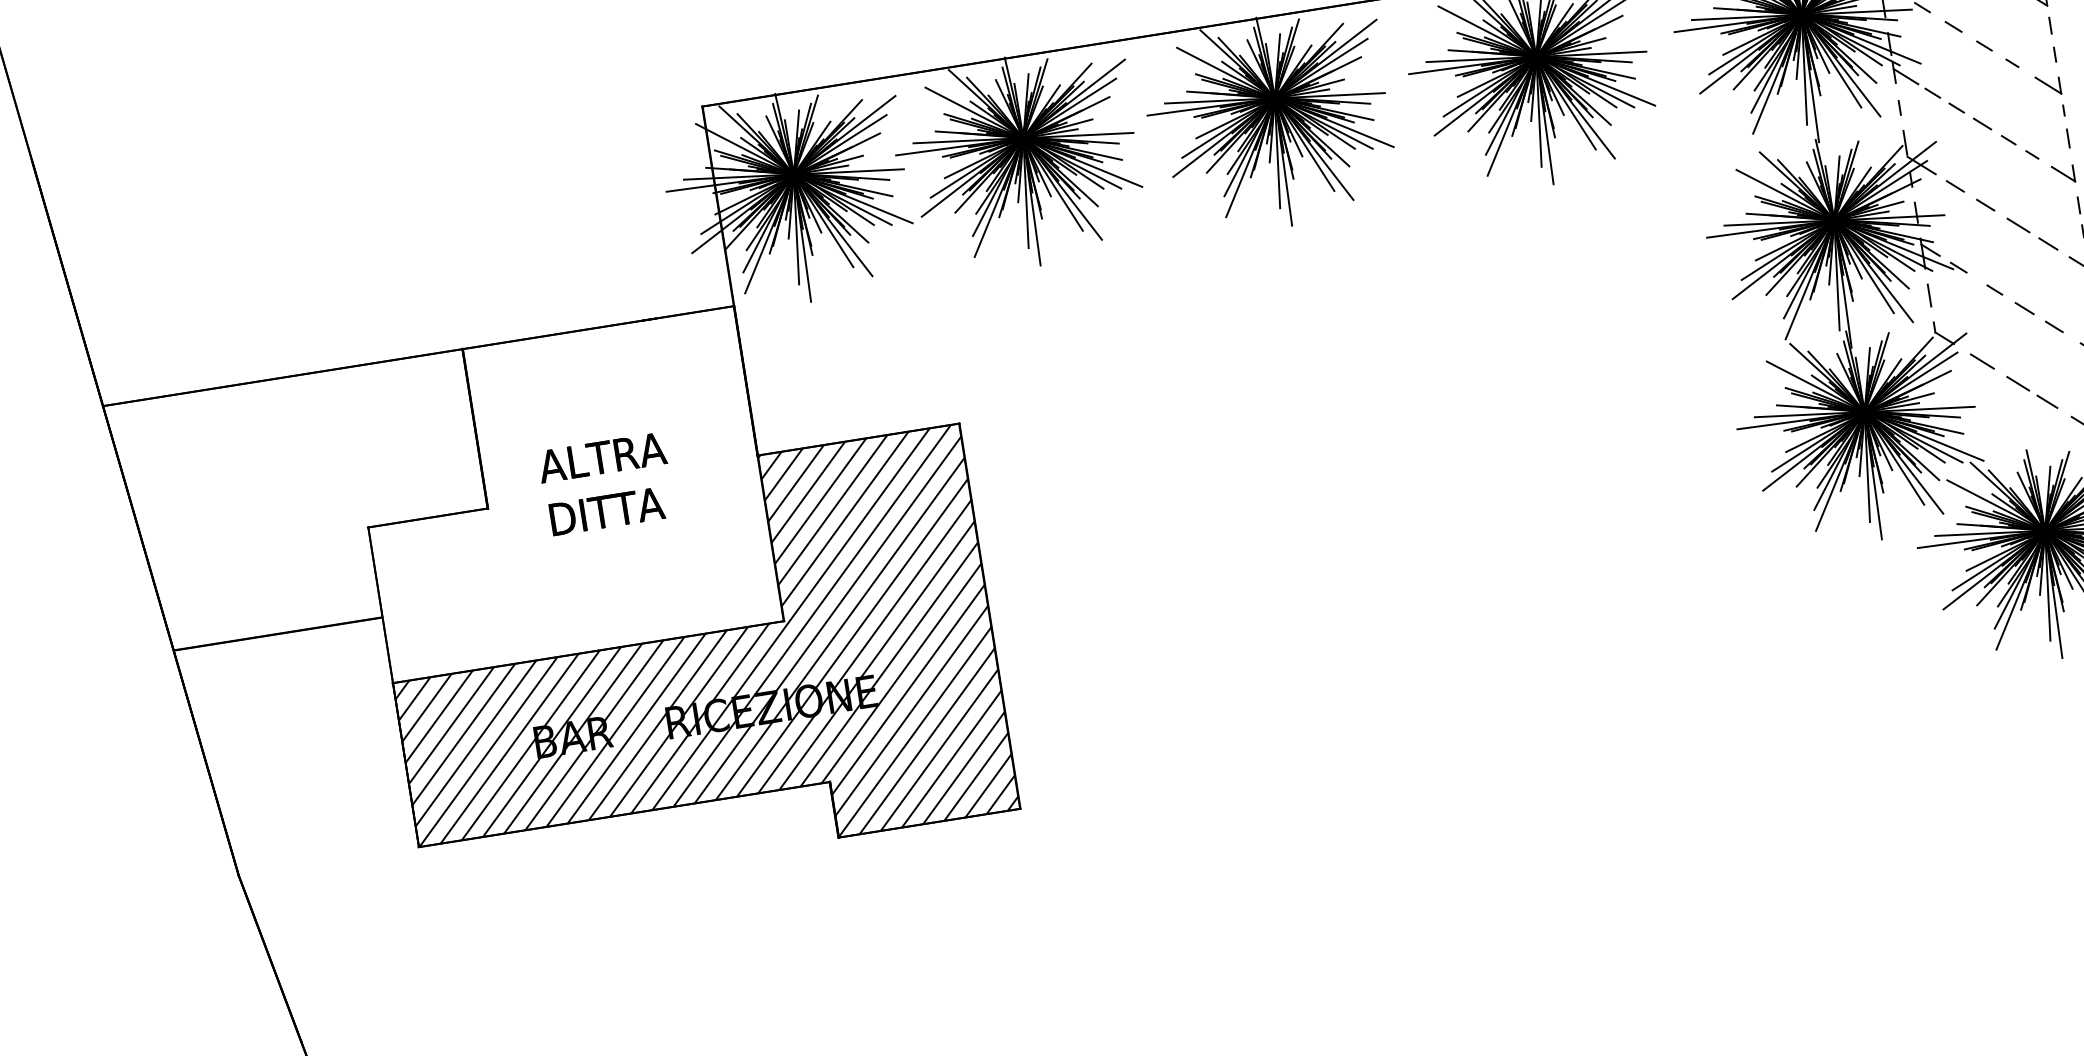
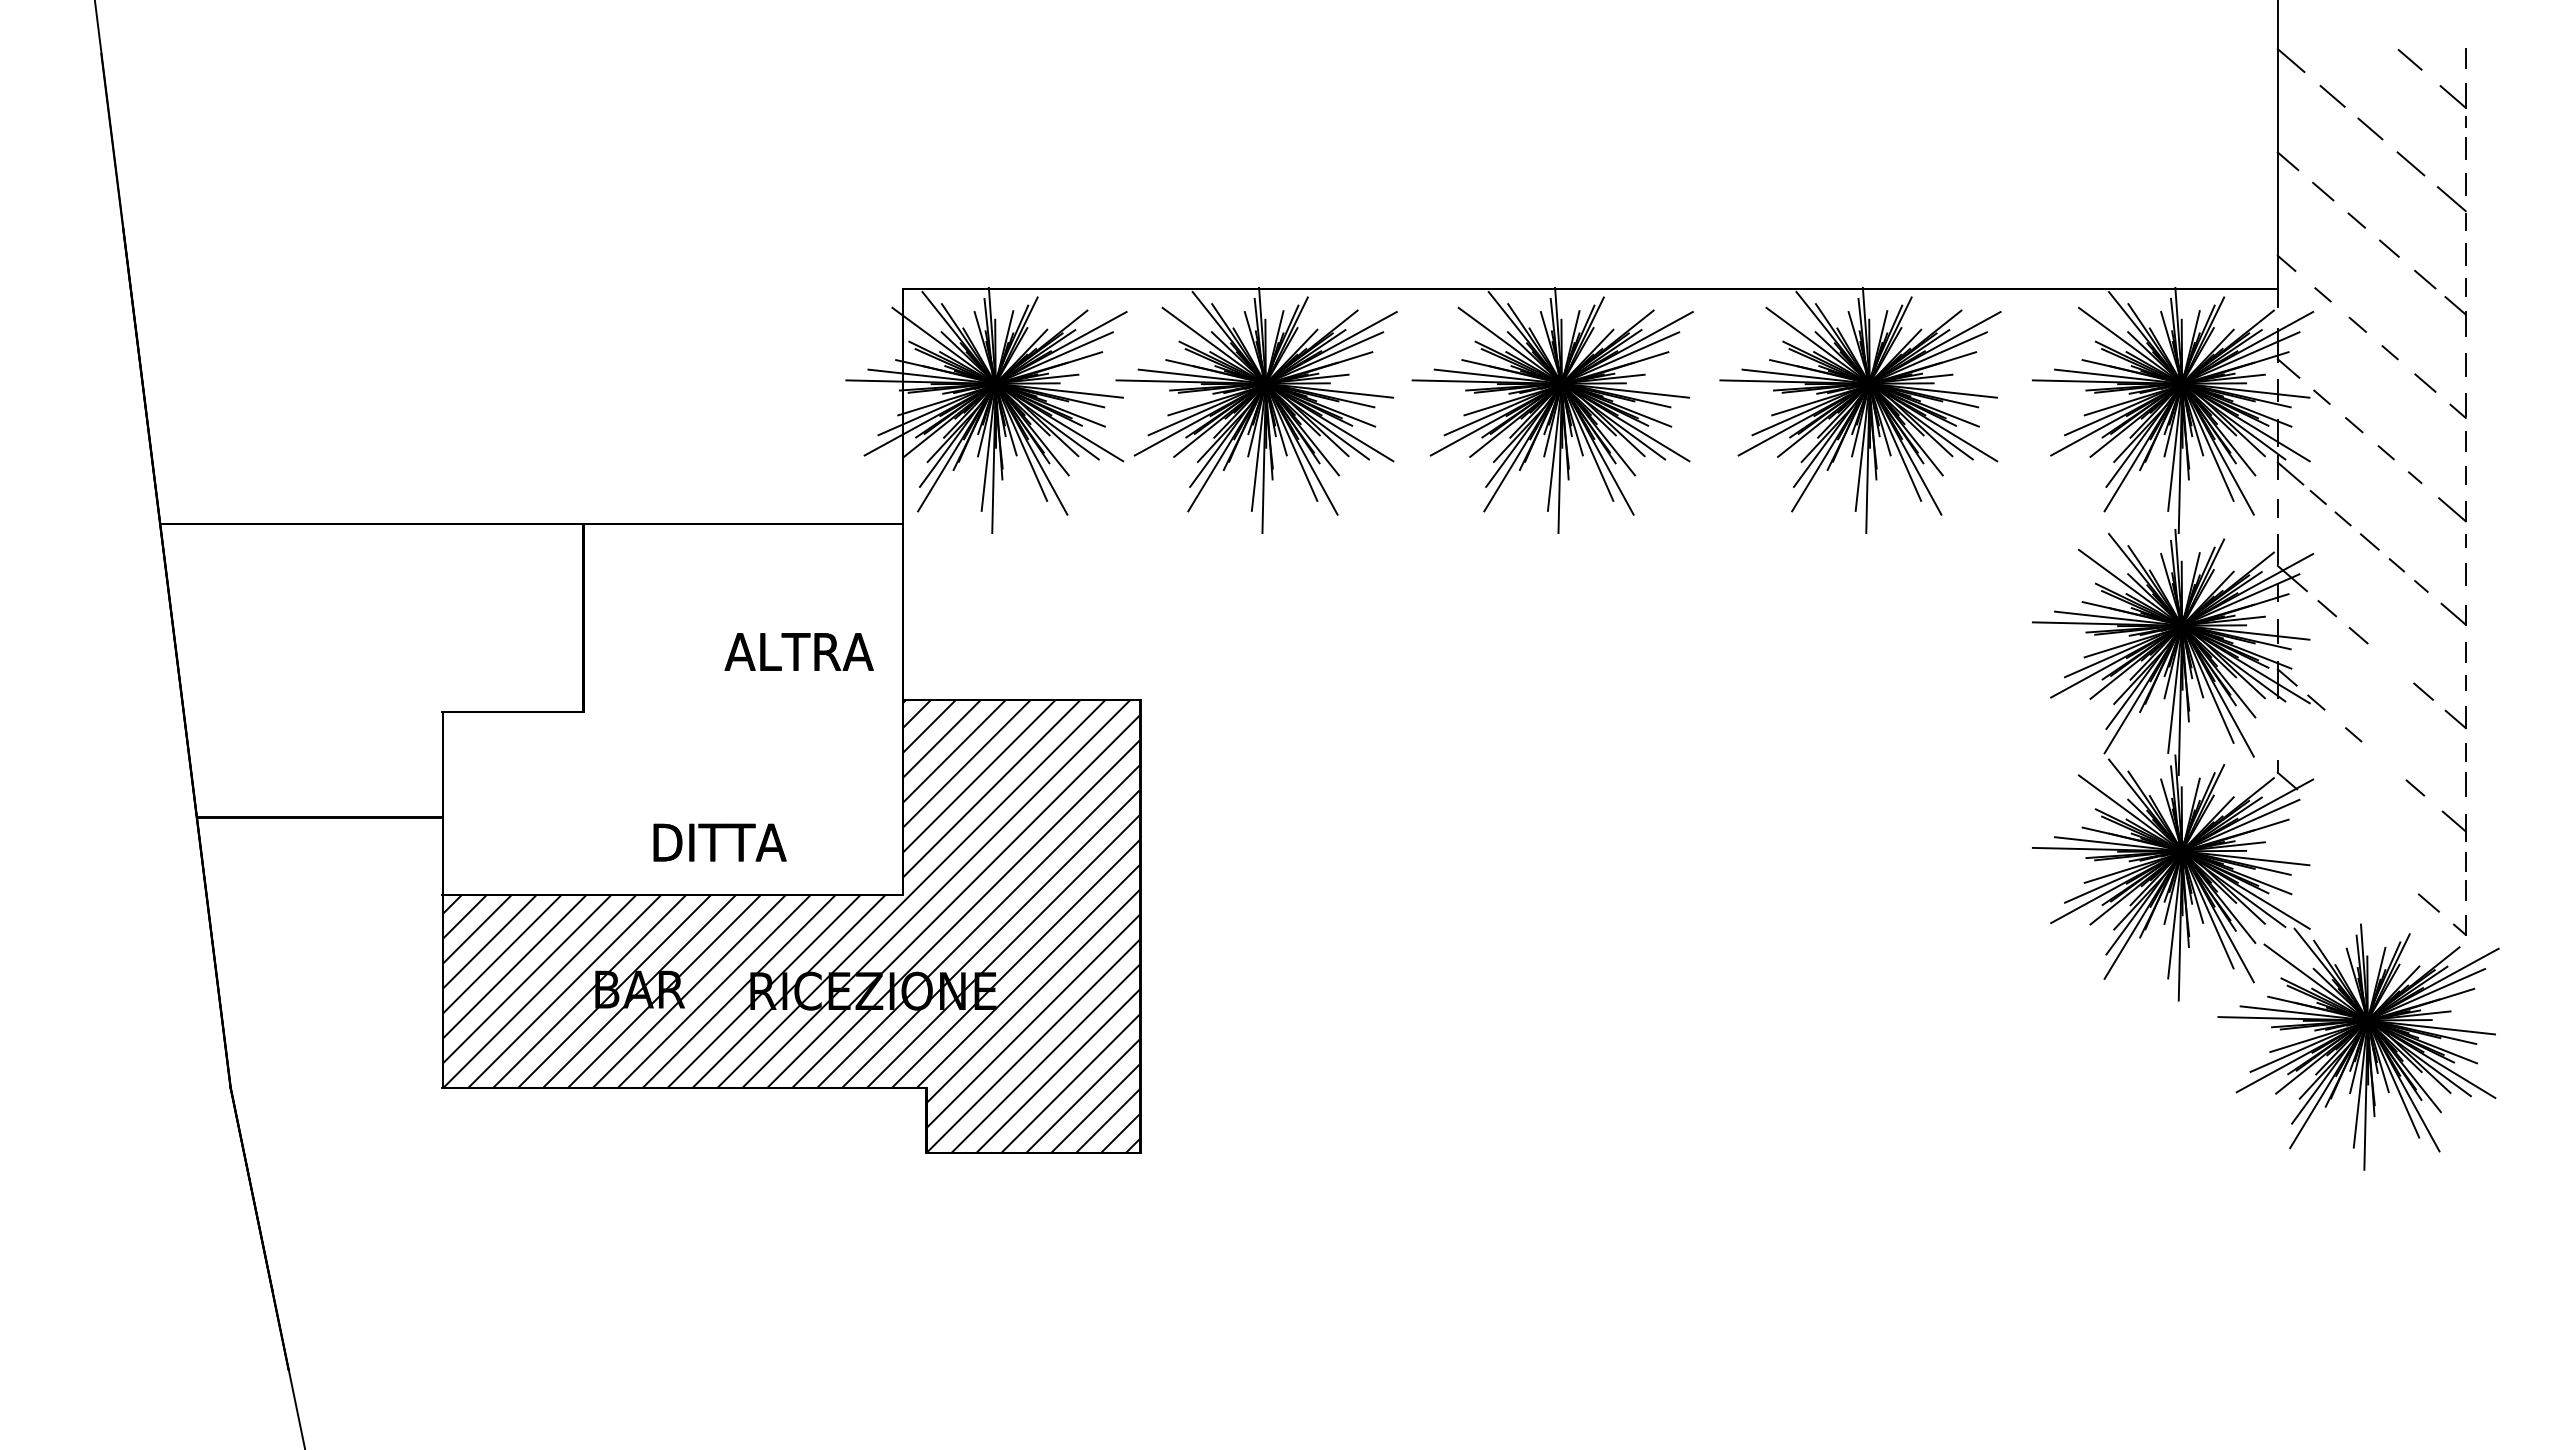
line: (2018, 225) -> (2392, 664), removed
line: (1929, 295) -> (2277, 729), removed
line: (2024, 308) -> (2384, 761), removed
line: (1982, 361) -> (2326, 814), removed
line: (2018, 383) -> (2363, 846), removed
line: (2047, 401) -> (2393, 872), removed
text: (601, 457) -> (798, 651), moved
text: (606, 511) -> (719, 842), moved

